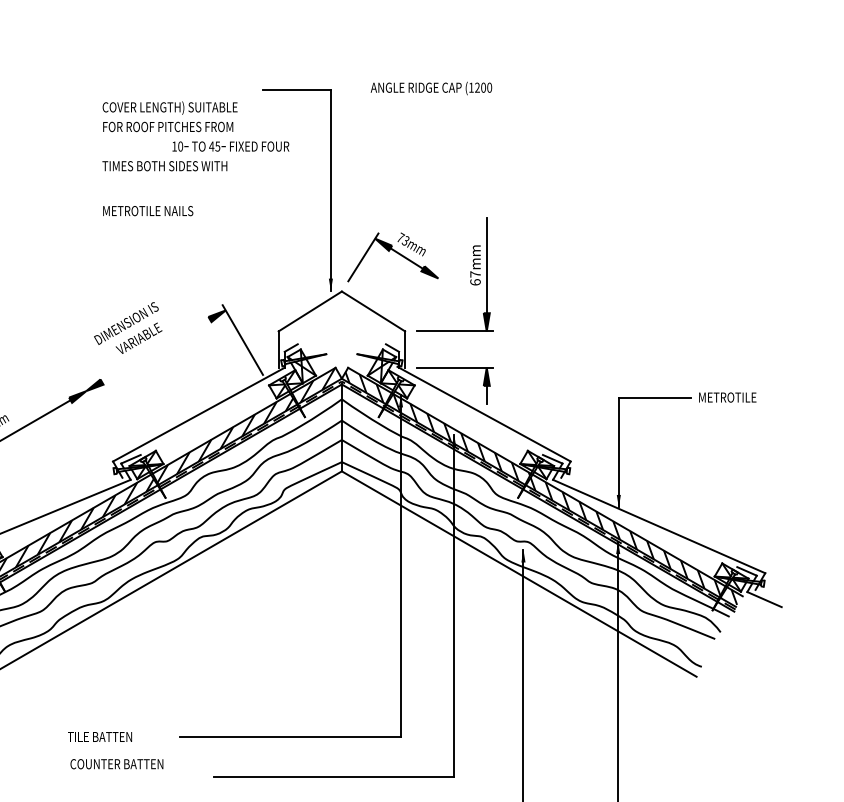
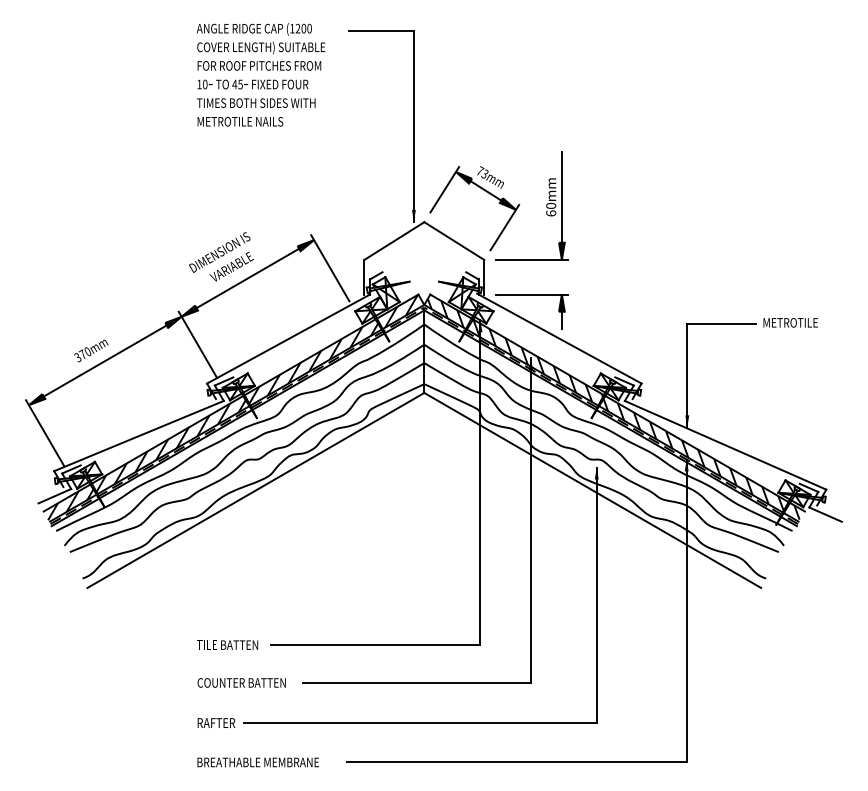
text: (430, 88) -> (253, 29), moved
text: (230, 146) -> (252, 84), moved
text: (148, 210) -> (240, 121), moved
text: (475, 273) -> (551, 205), 67mm -> 60mm
line: (426, 297) -> (504, 227), added
line: (155, 350) -> (247, 278), added
line: (102, 420) -> (197, 344), added
text: (99, 736) -> (227, 644), moved
text: (116, 763) -> (241, 682), moved

